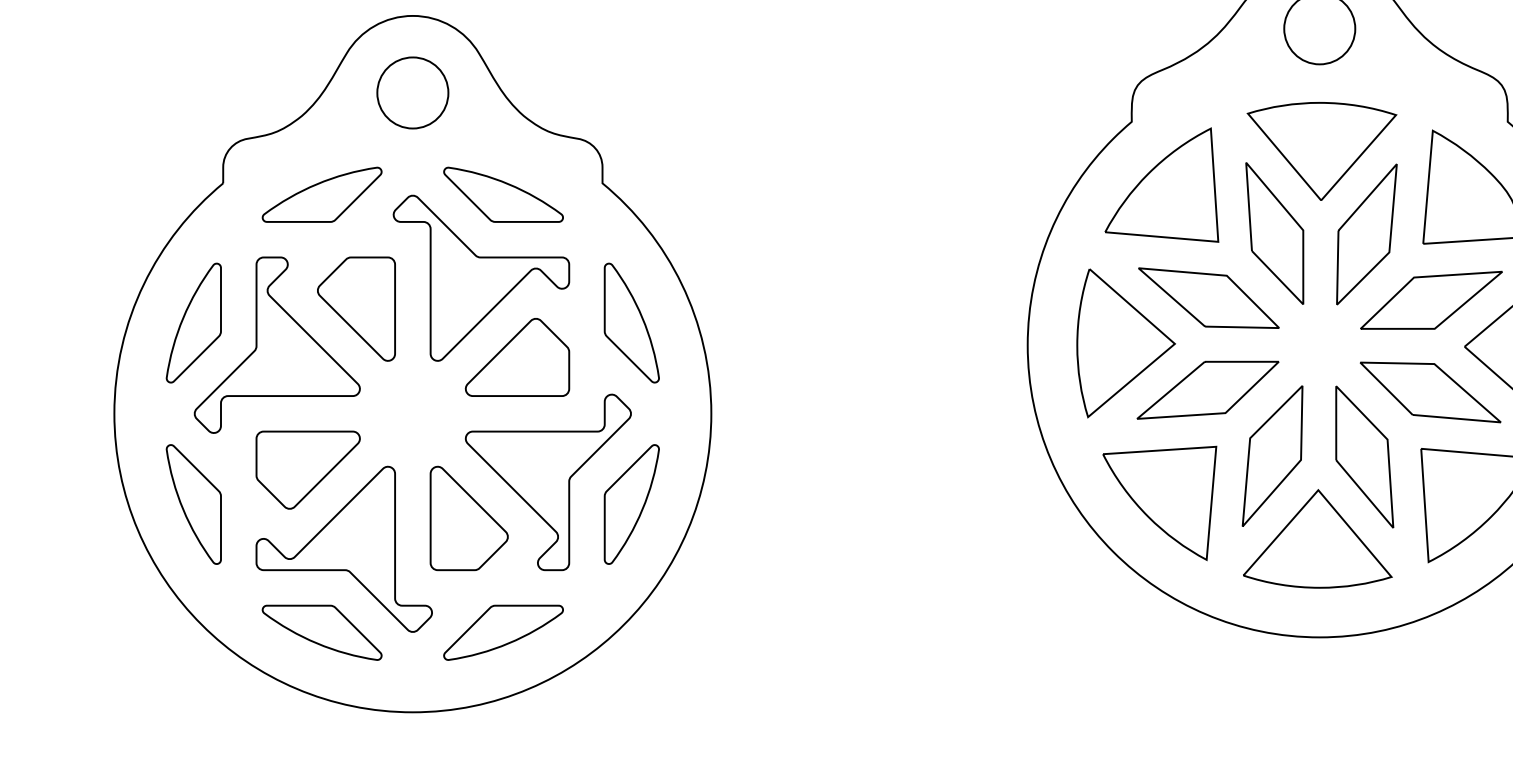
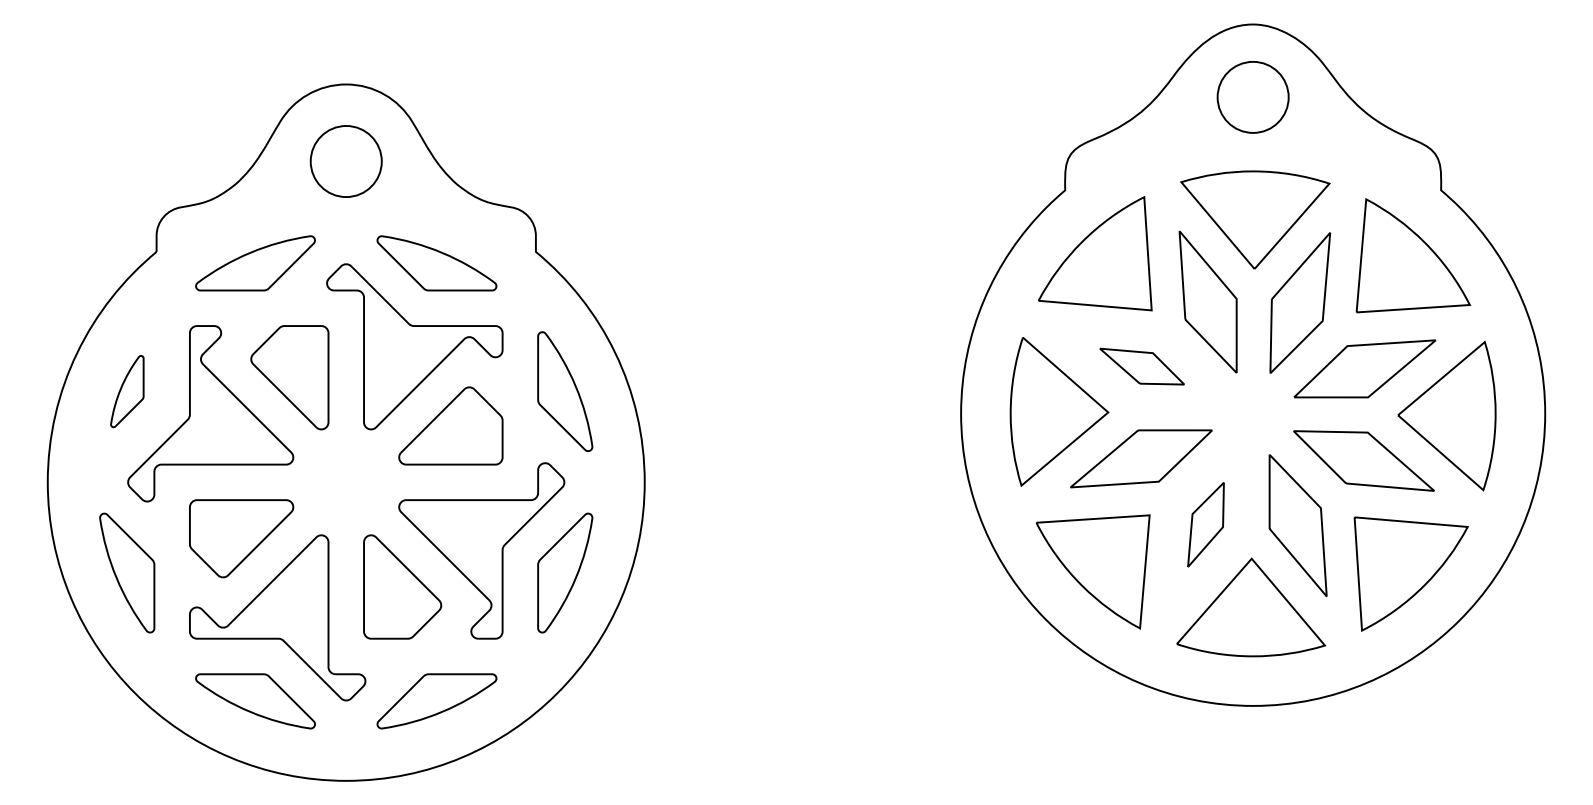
part: (1208, 297) -> (1141, 366), size x0.6
part: (194, 322) -> (127, 391), size x0.6
part: (1272, 455) -> (1205, 524), size x0.6

